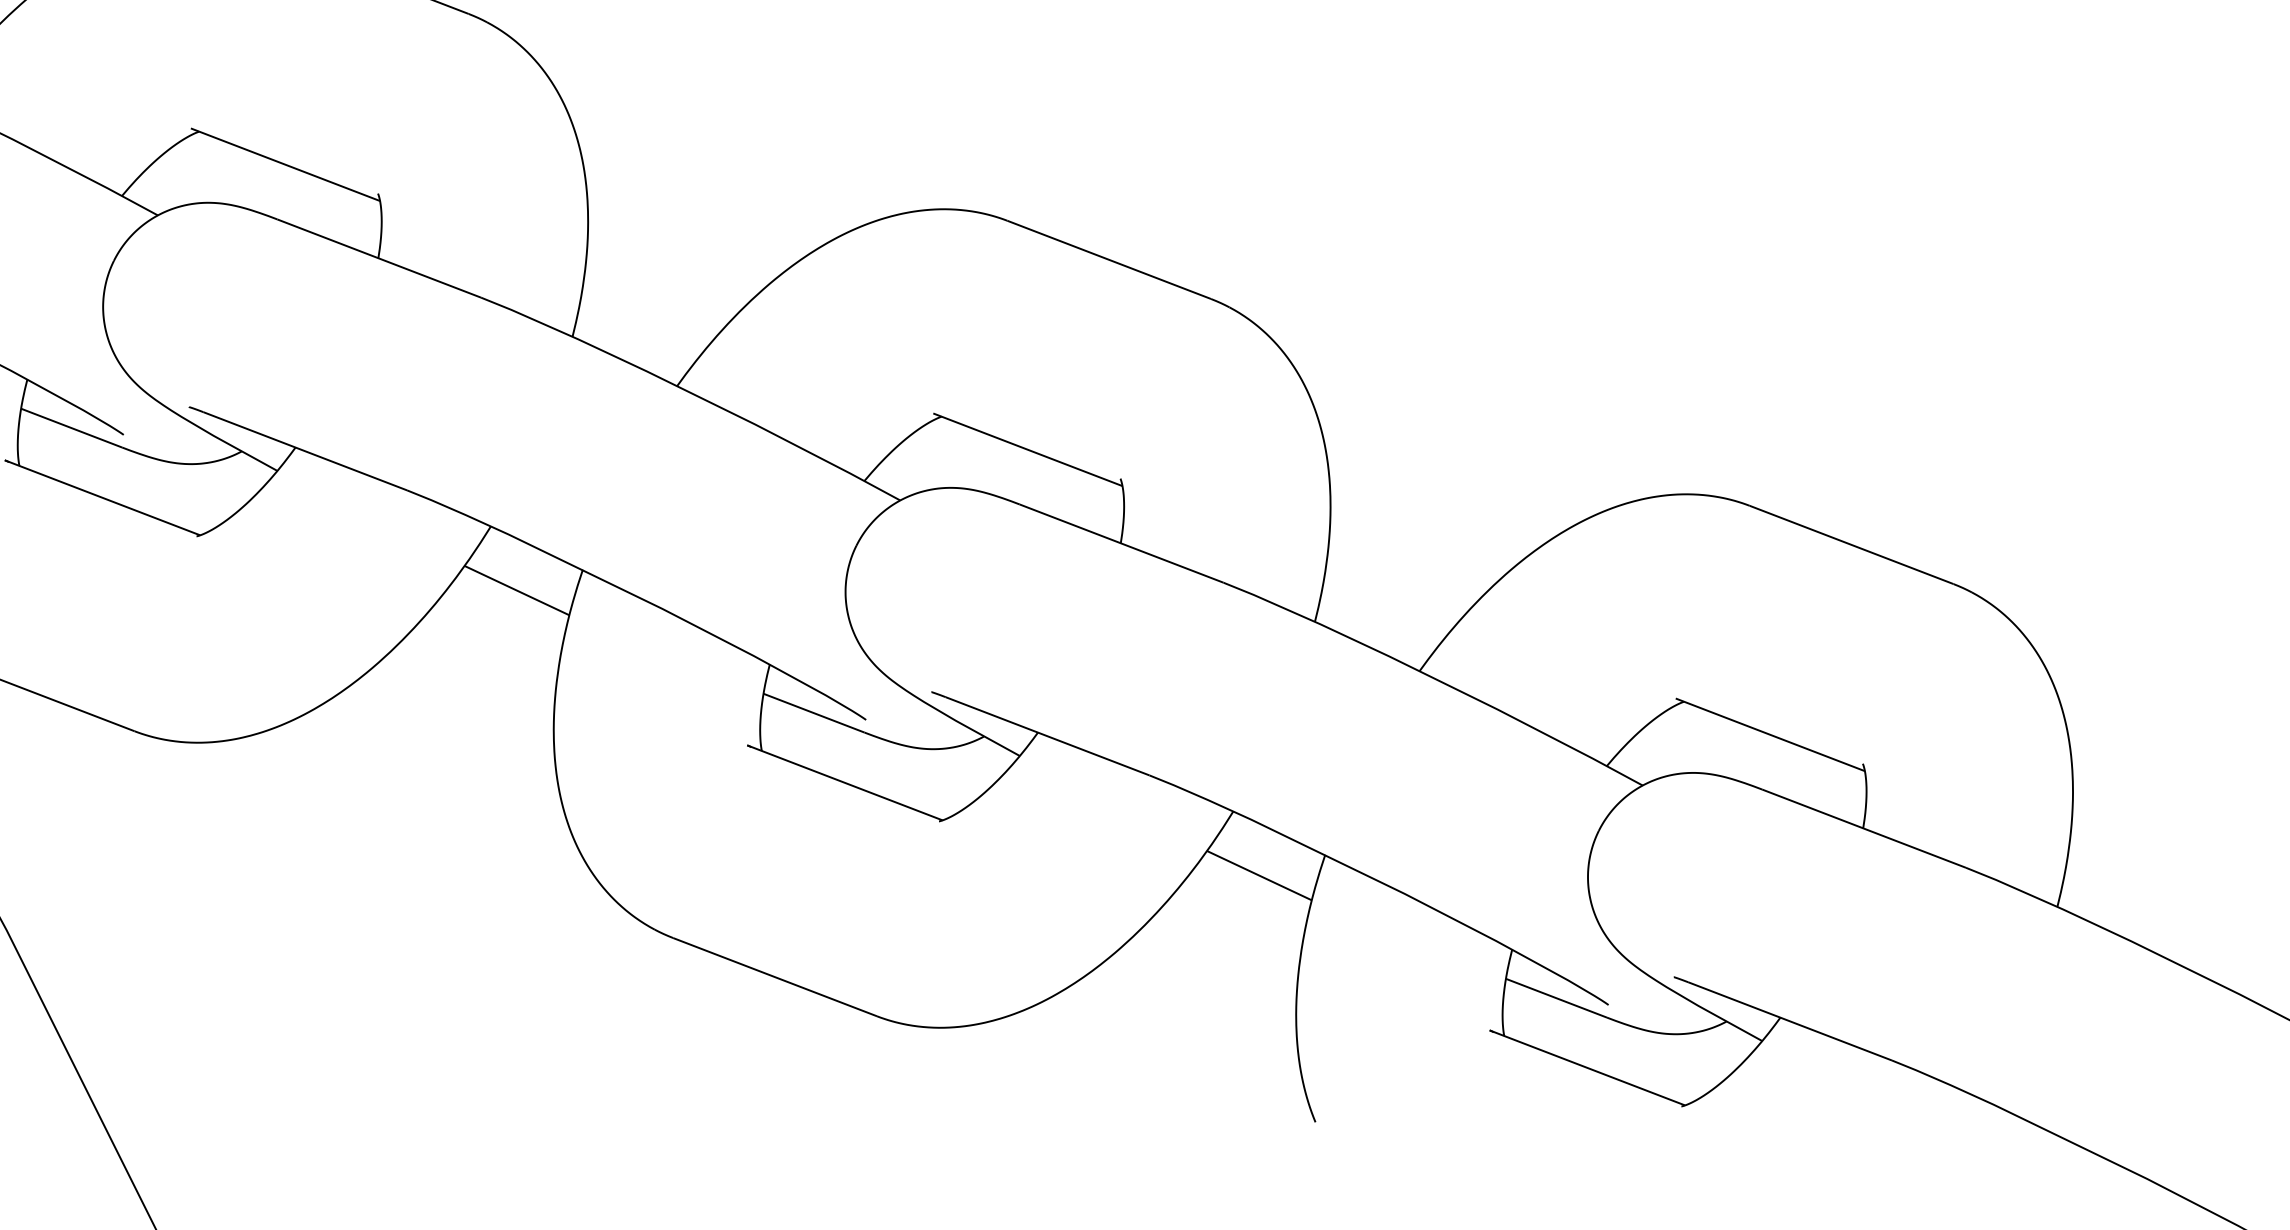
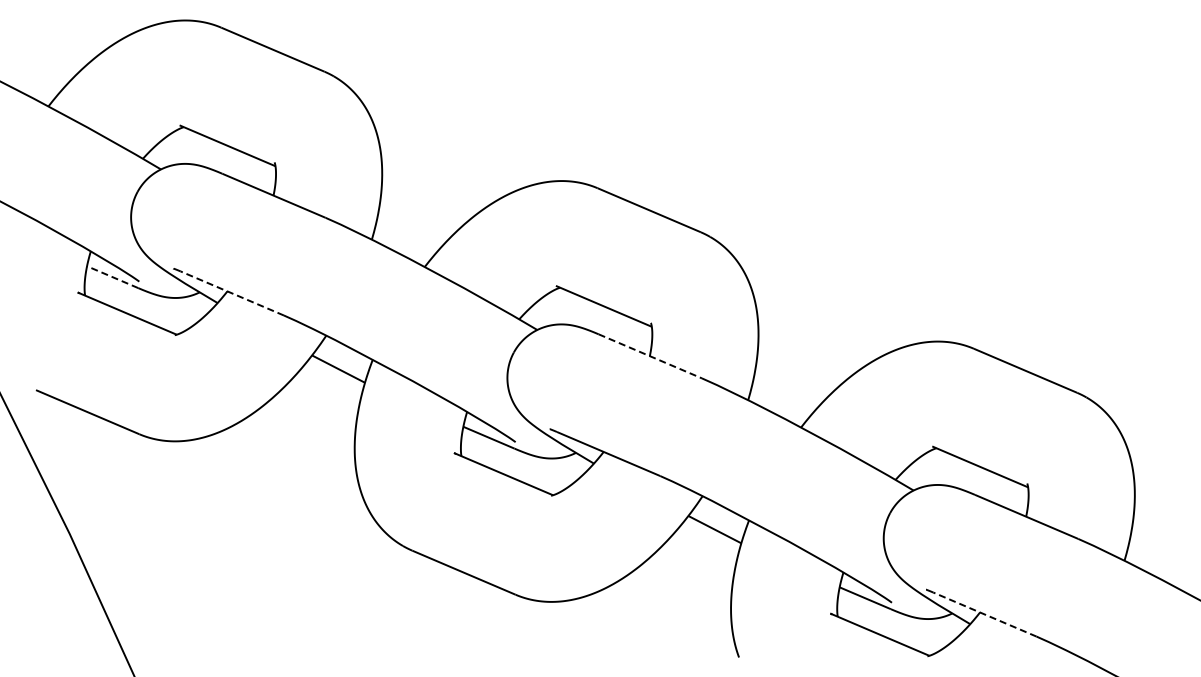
line: (71, 428) -> (112, 277), solid -> dashed
line: (303, 451) -> (231, 293), solid -> dashed
line: (1122, 543) -> (650, 356), solid -> dashed
line: (1789, 1021) -> (984, 614), solid -> dashed

